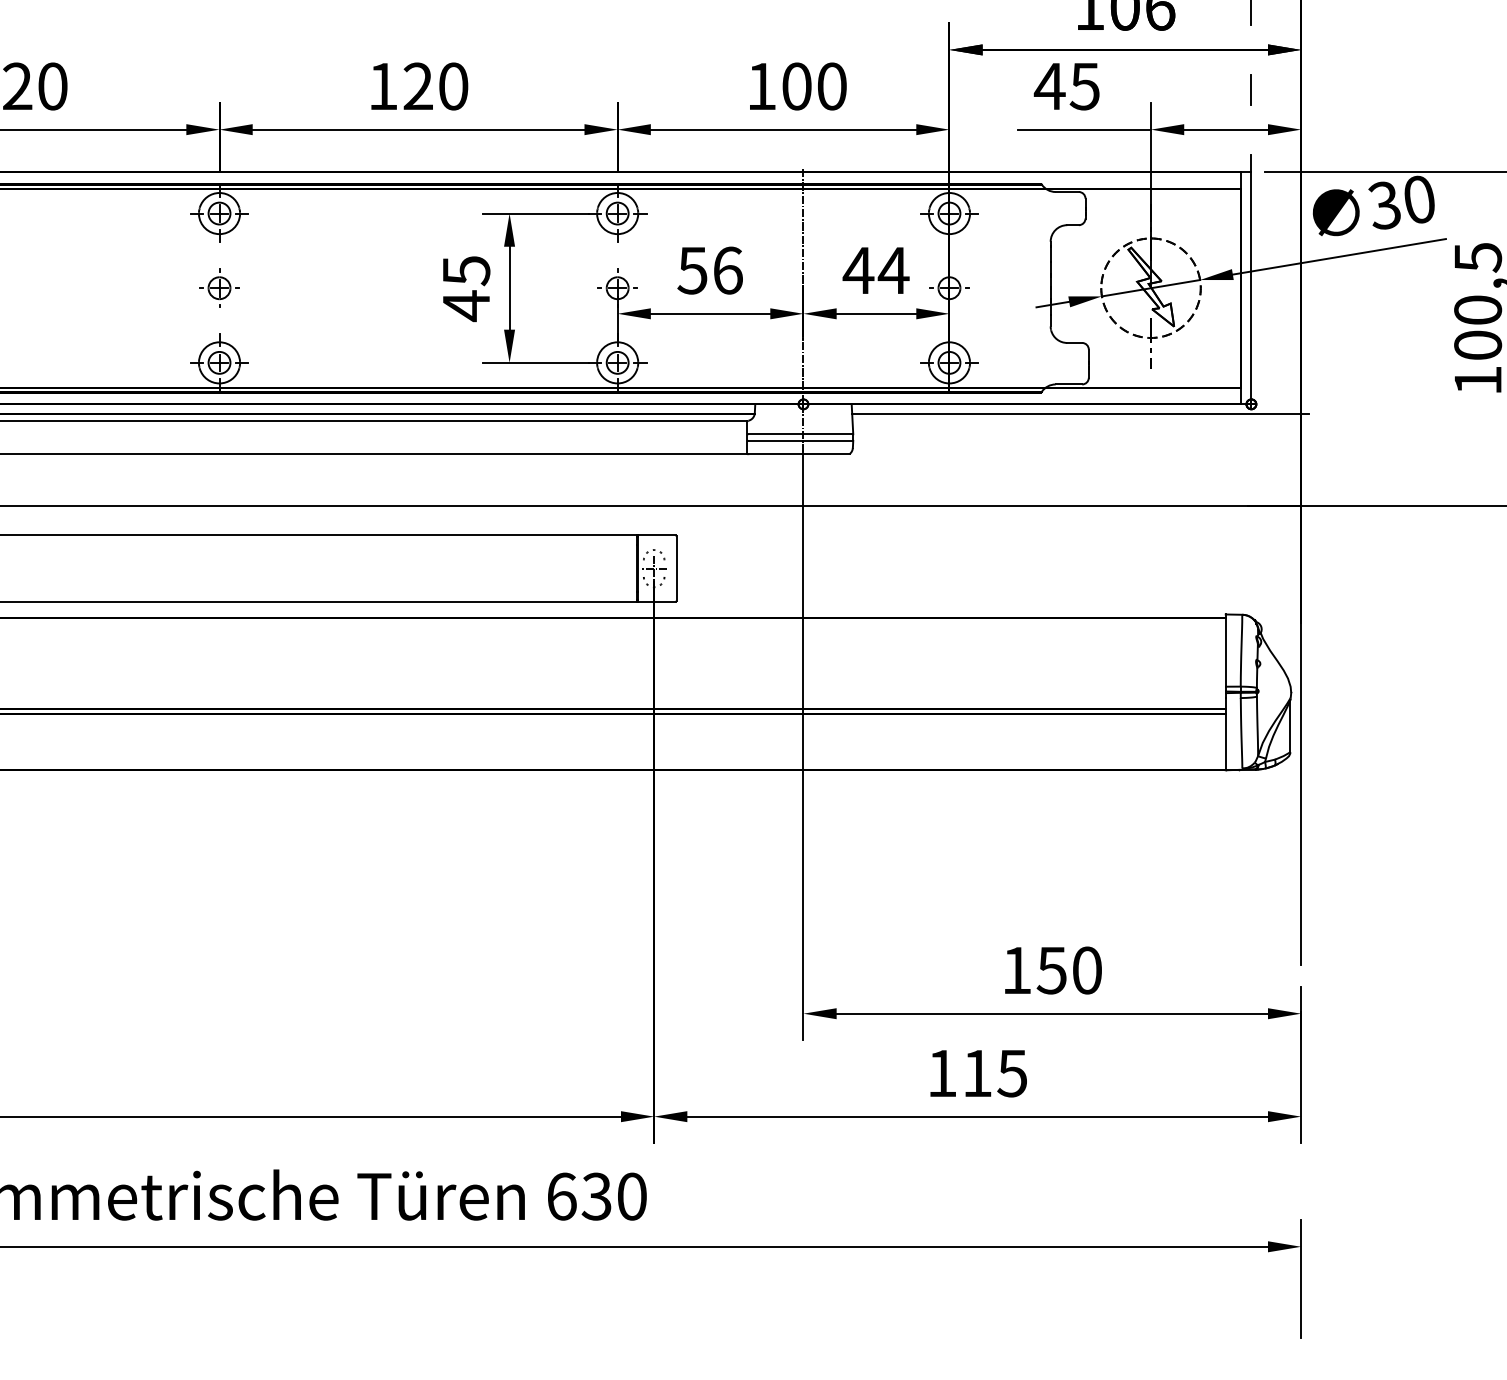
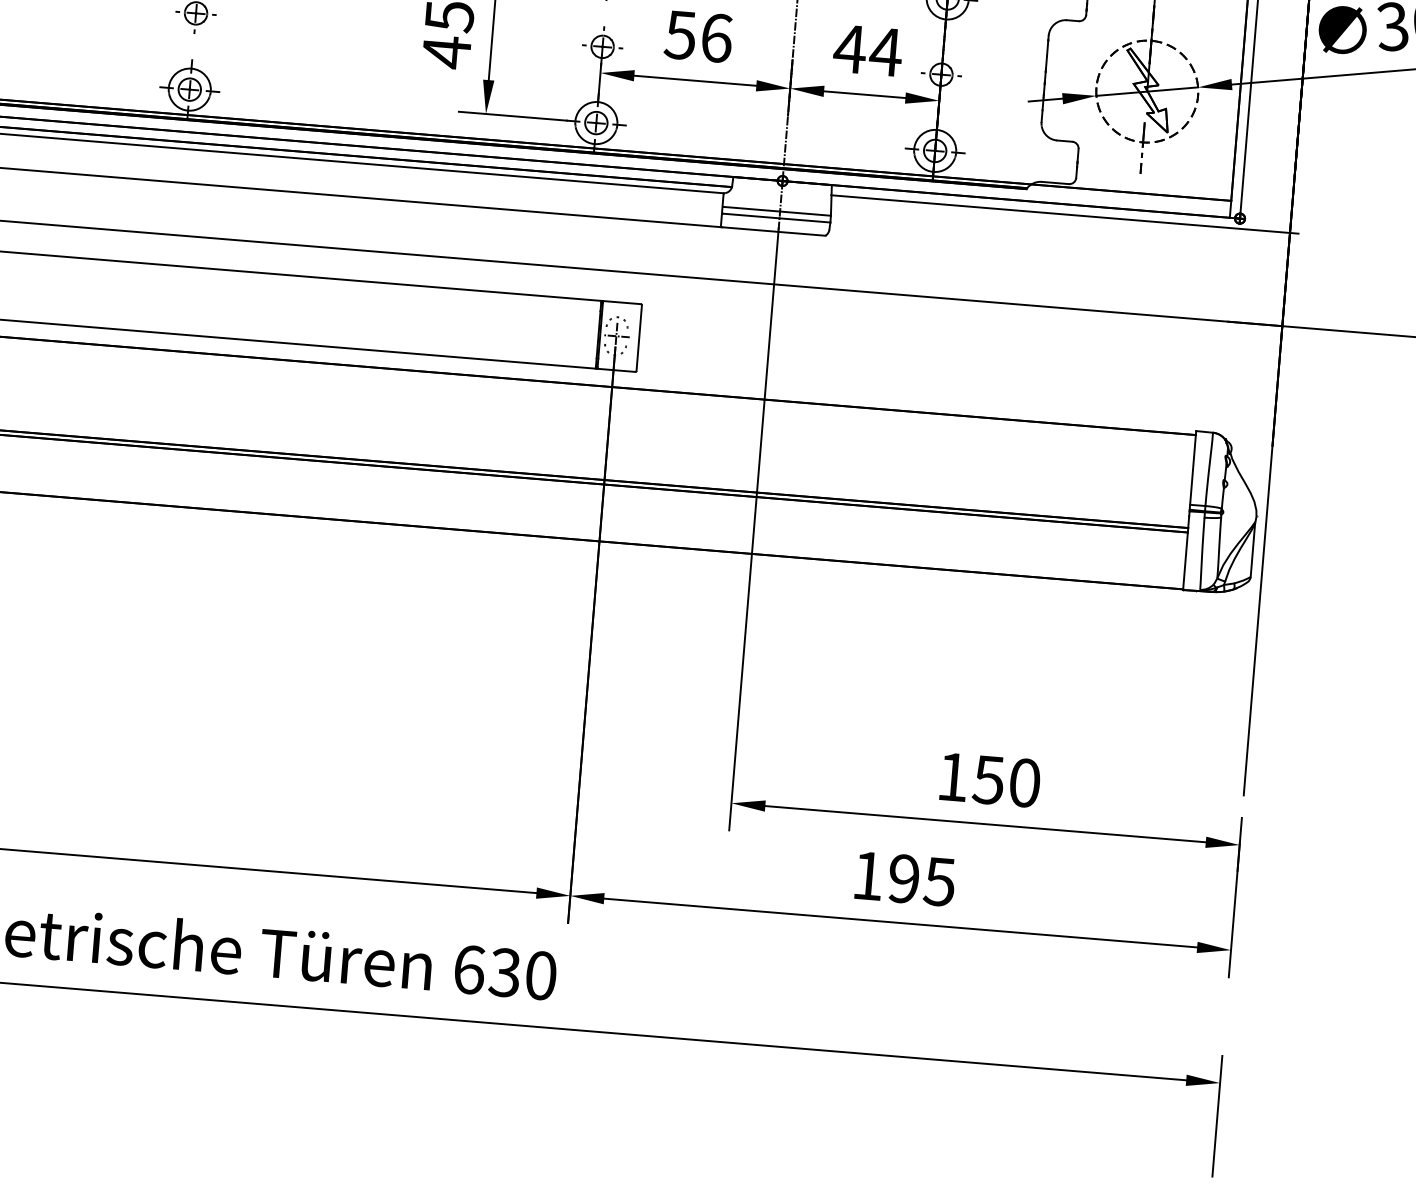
text: (976, 1073) -> (903, 878), 115 -> 195

